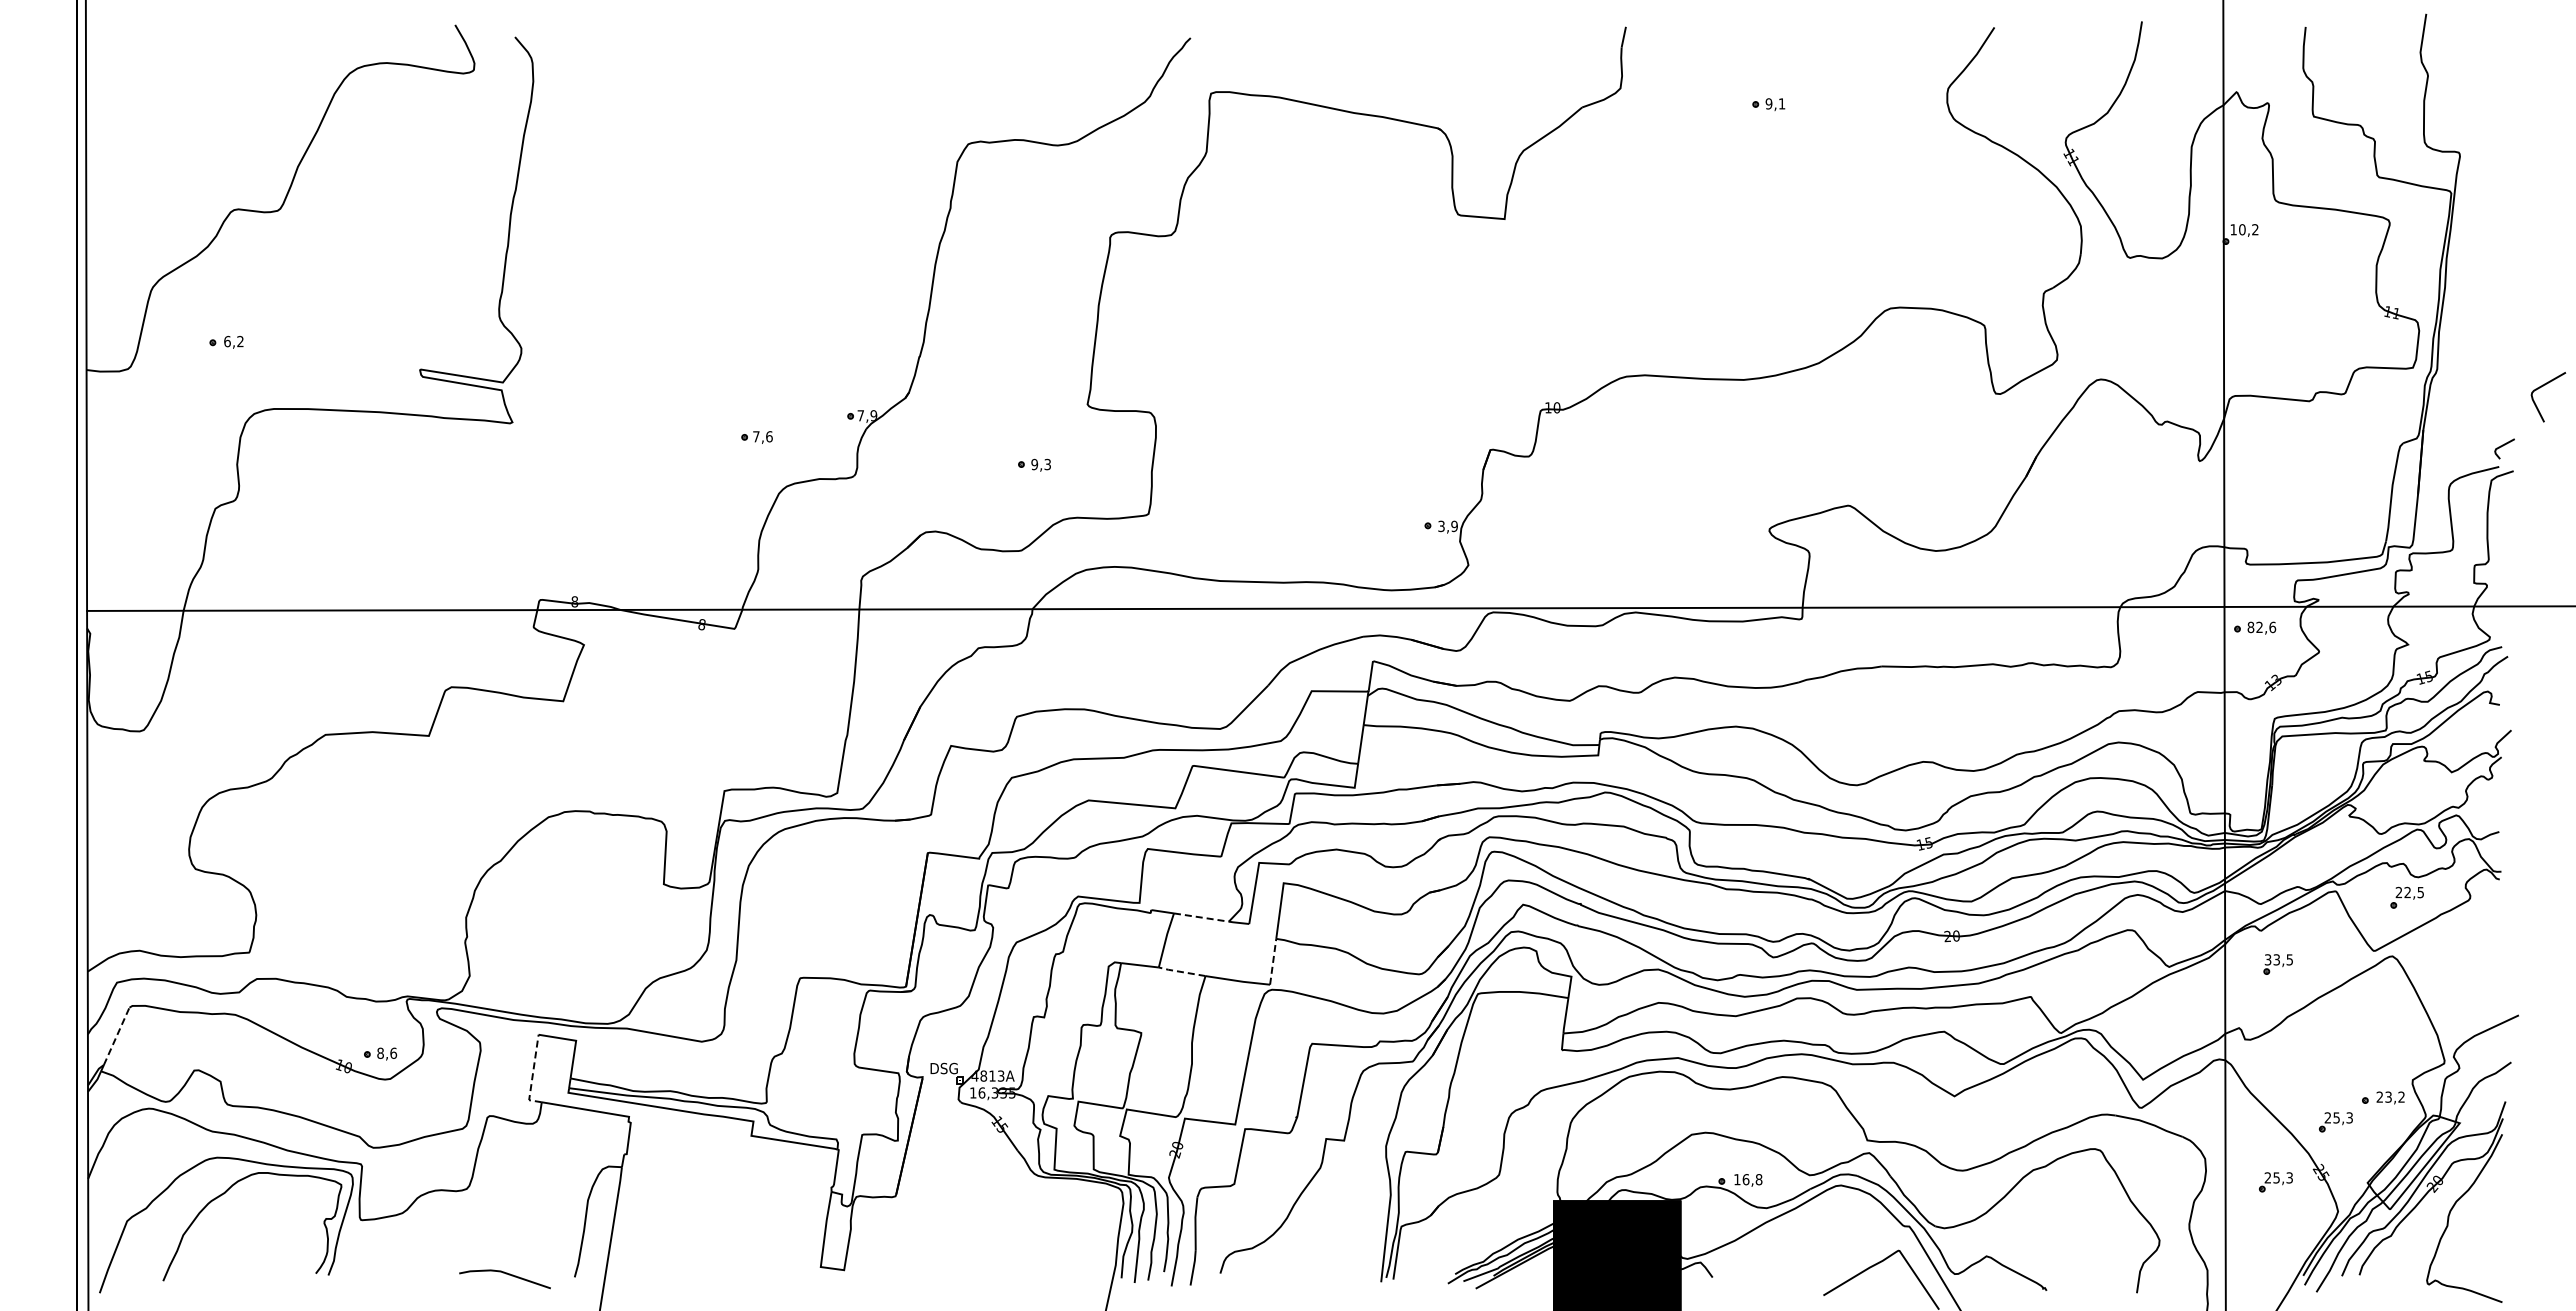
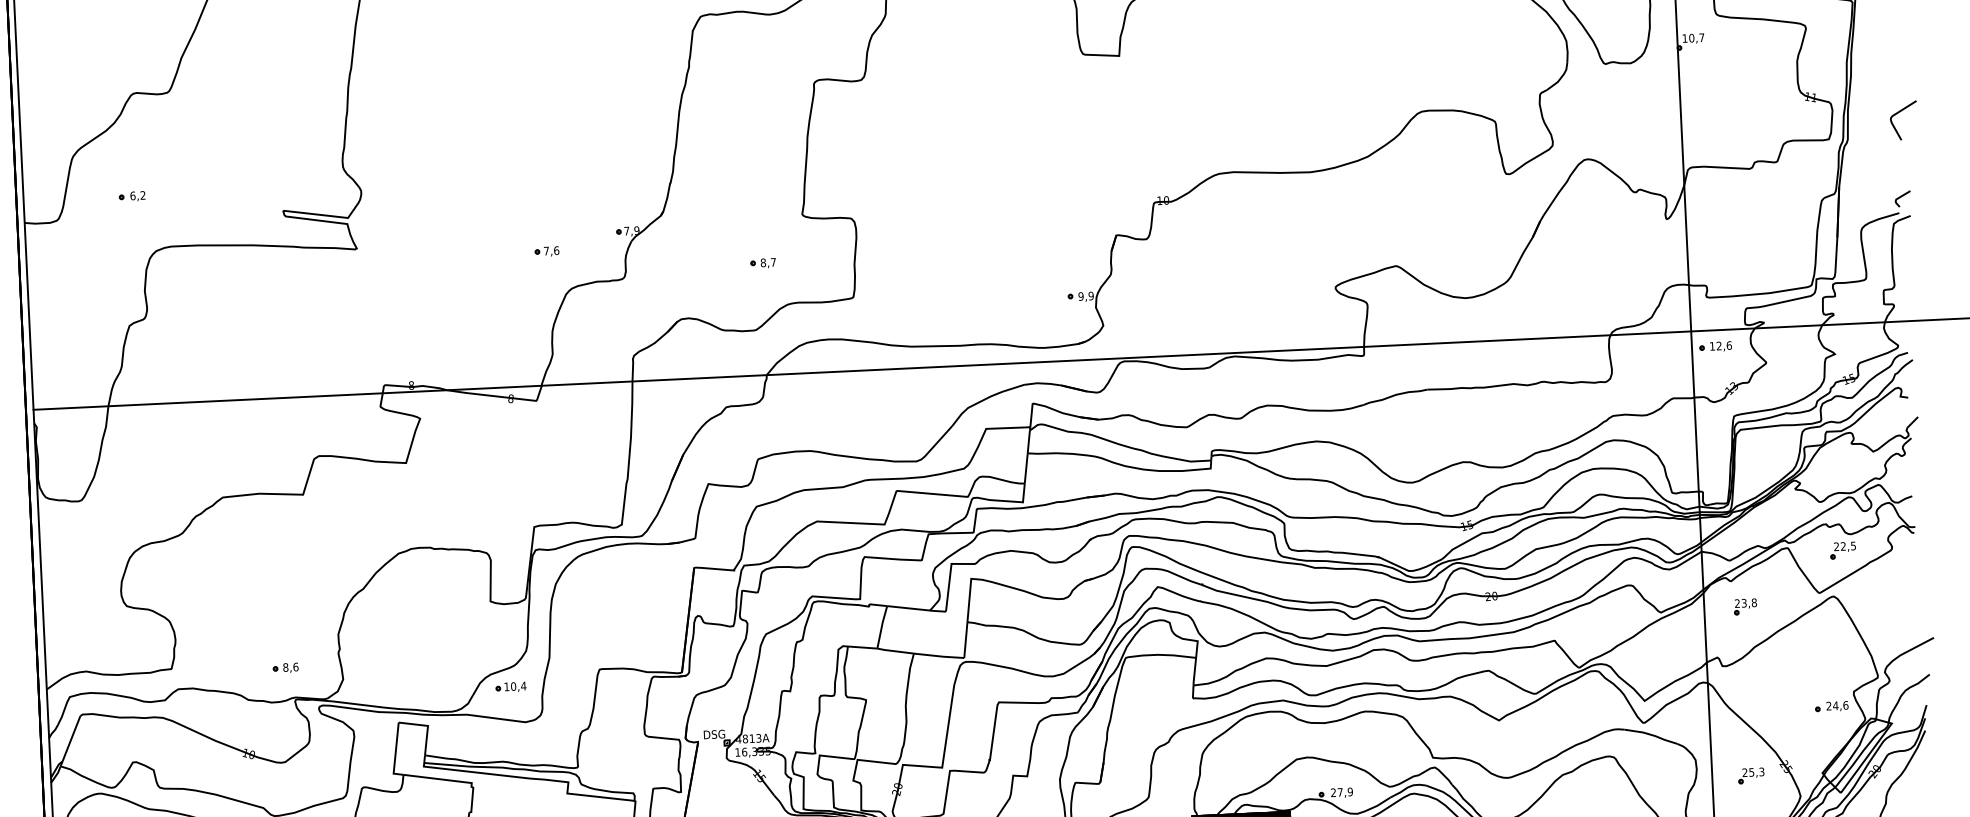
text: (2255, 229) -> (1701, 37), 10,2 -> 10,7
curve: (2540, 388) -> (1897, 114), moved
text: (1040, 464) -> (767, 262), 9,3 -> 8,7
text: (1441, 525) -> (1081, 295), 3,9 -> 9,9
text: (2250, 627) -> (1712, 346), 82,6 -> 12,6
line: (1201, 917) -> (908, 608), dashed -> solid
text: (2278, 959) -> (1745, 602), 33,5 -> 23,8
line: (1273, 961) -> (966, 639), dashed -> solid
line: (1181, 971) -> (895, 650), dashed -> solid
part: (685, 995) -> (511, 686), added
line: (116, 1035) -> (71, 738), dashed -> solid
part: (380, 1053) -> (285, 667), moved
line: (532, 1073) -> (395, 752), dashed -> solid
text: (2395, 1096) -> (1841, 705), 23,2 -> 24,6
part: (2335, 1122) -> (1795, 727), removed
text: (1748, 1179) -> (1342, 792), 16,8 -> 27,9

